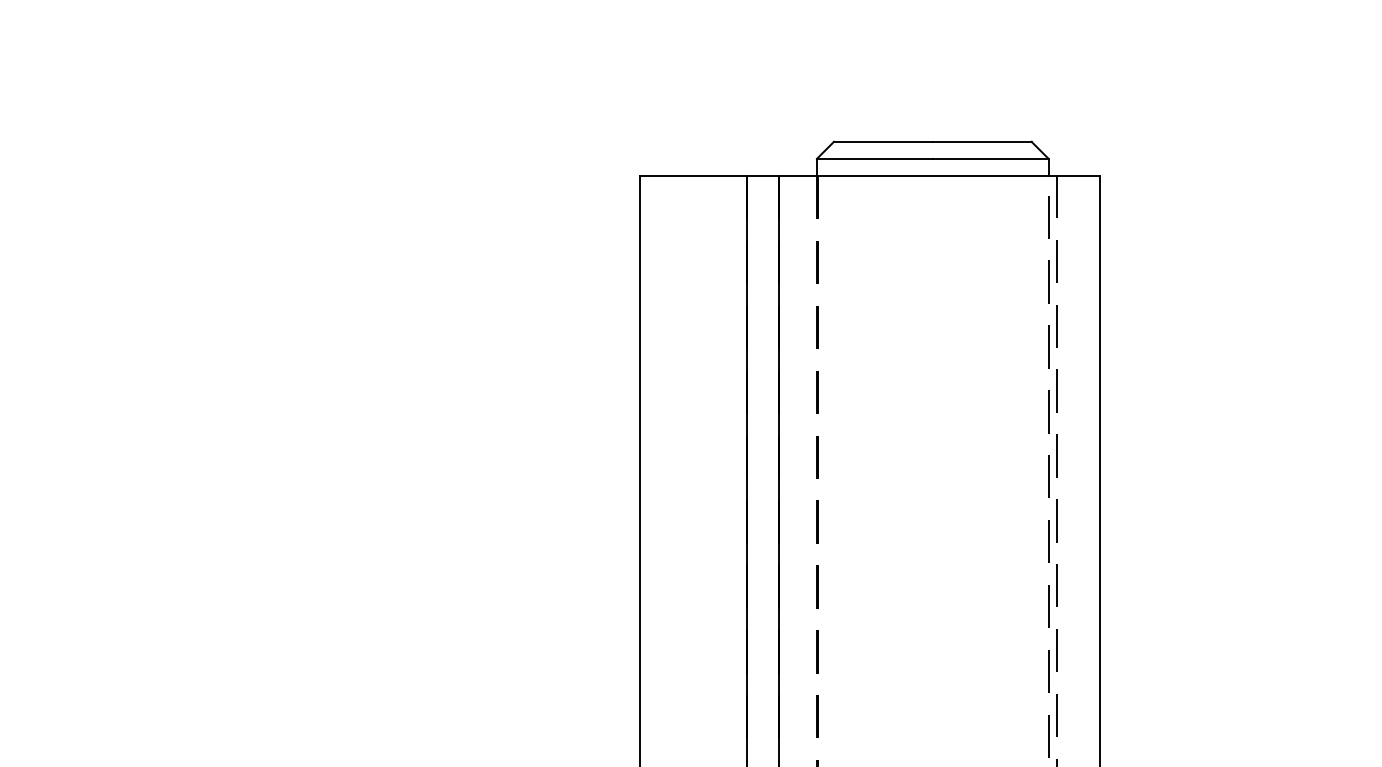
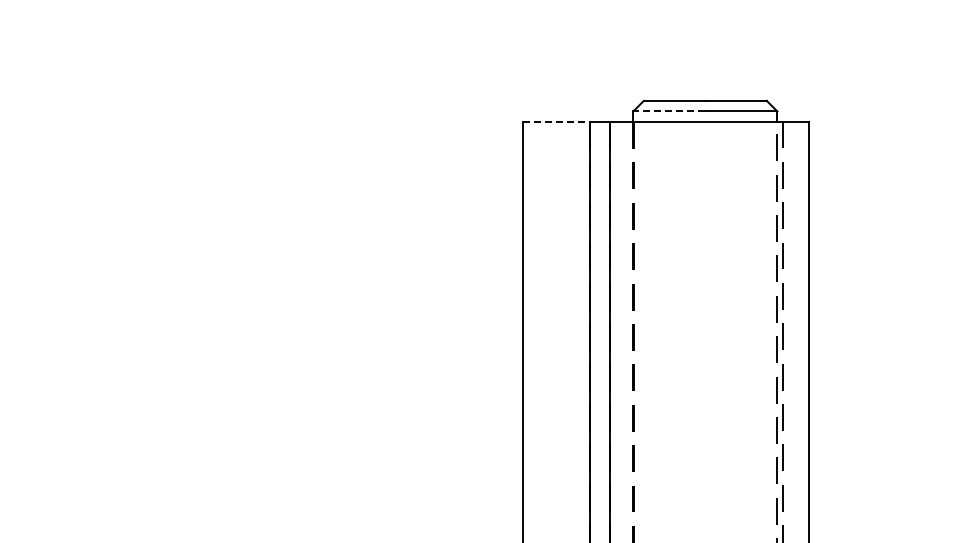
line: (873, 158) -> (668, 111), solid -> dashed
line: (693, 176) -> (556, 122), solid -> dashed

